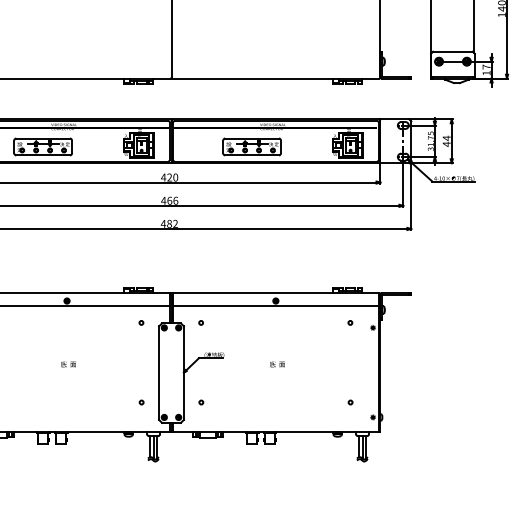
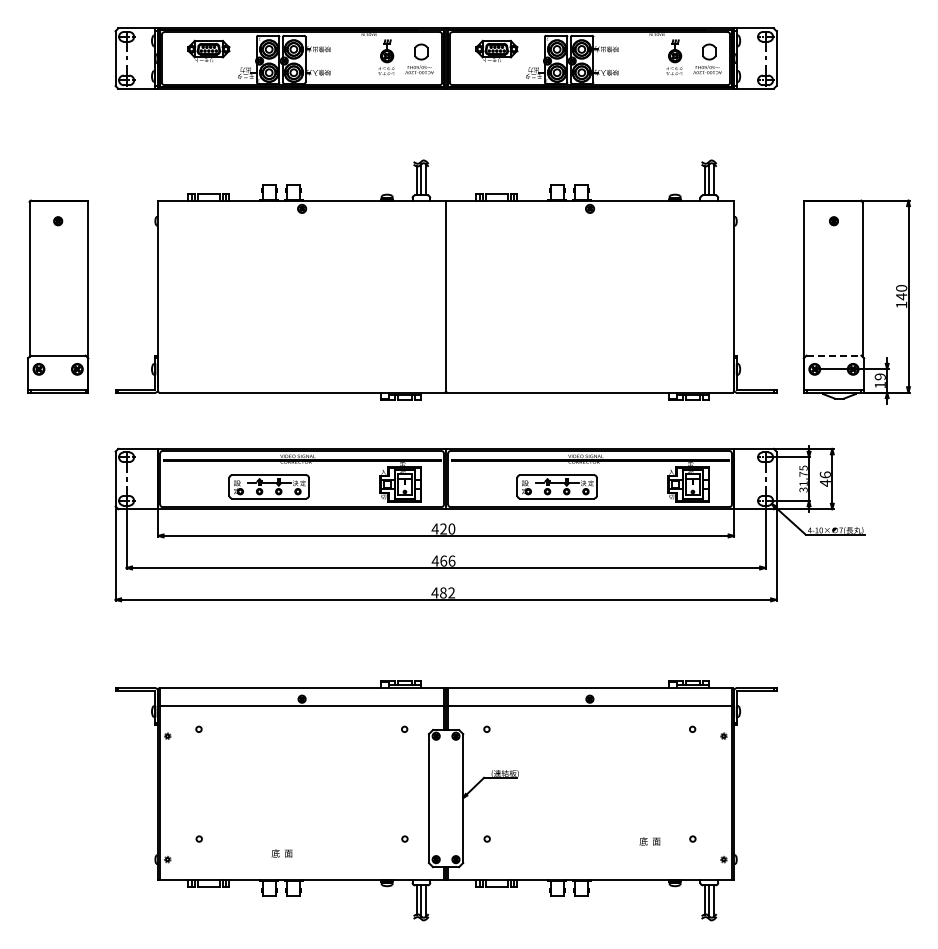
line: (453, 51) -> (834, 355), solid -> dashed
text: (486, 66) -> (879, 376), 17 -> 19
text: (446, 137) -> (824, 474), 44 -> 46
text: (68, 364) -> (281, 853), moved
text: (277, 364) -> (649, 841), moved

